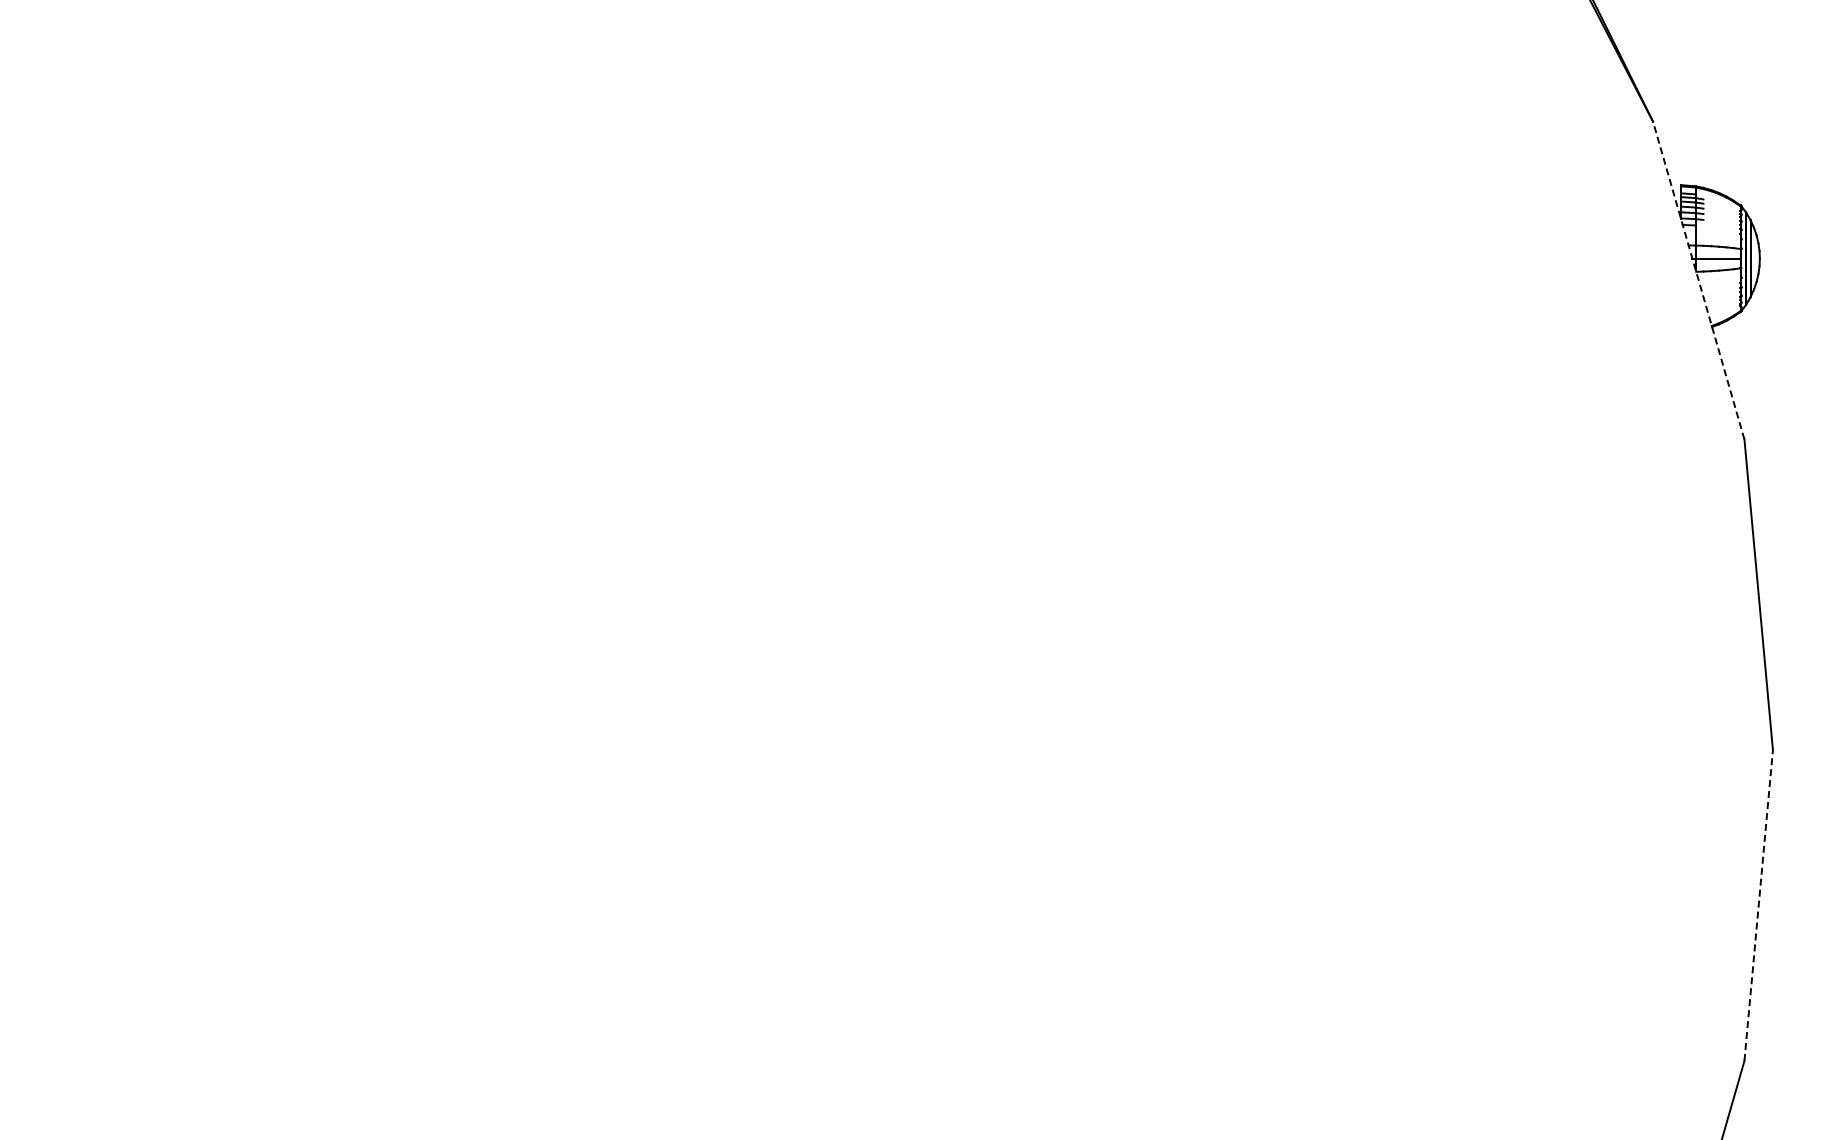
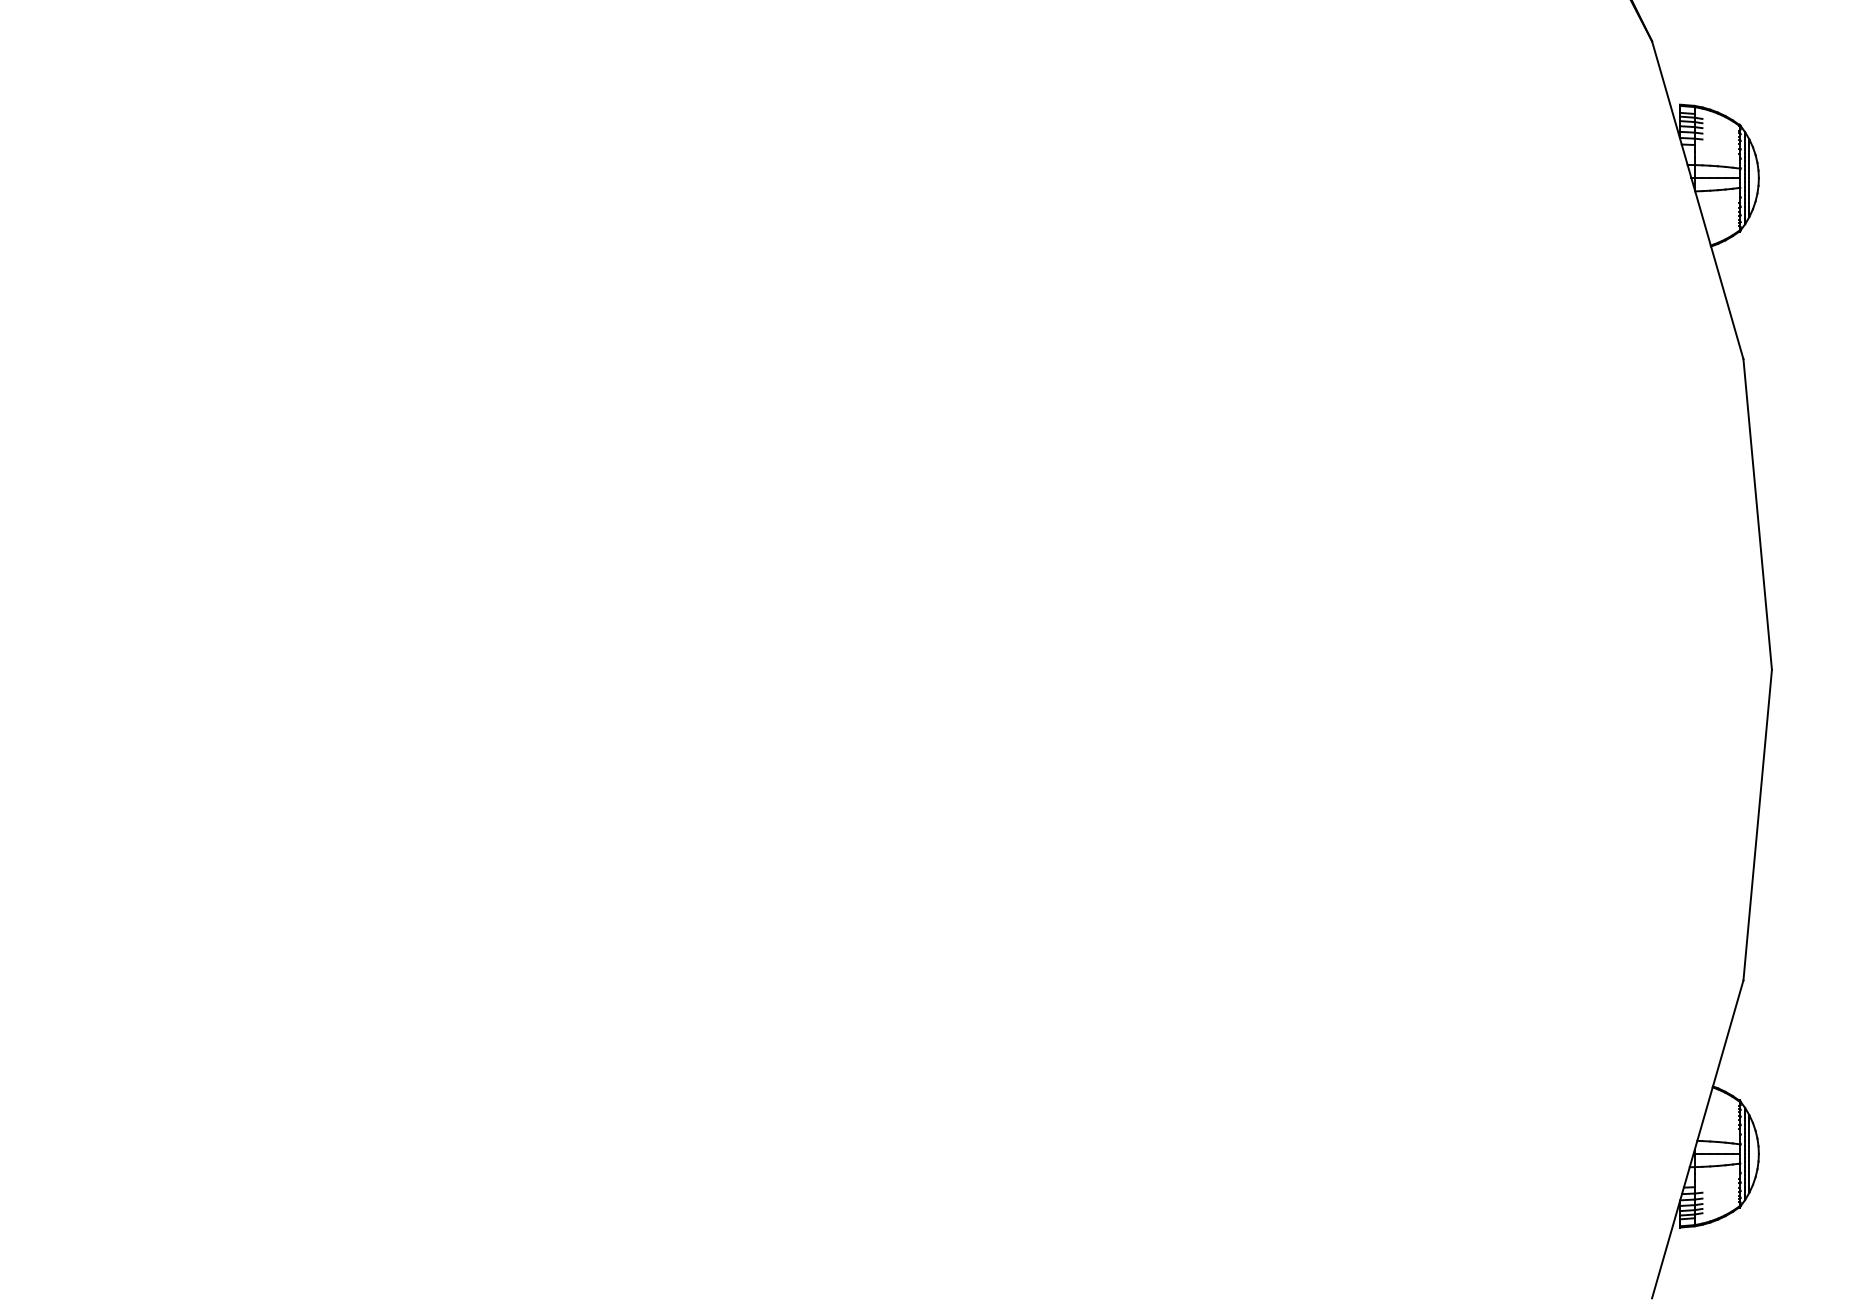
line: (1698, 279) -> (1697, 199), dashed -> solid
line: (1758, 905) -> (1757, 825), dashed -> solid

